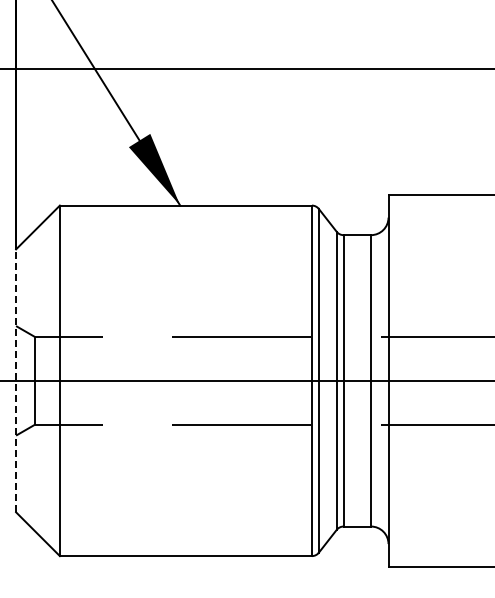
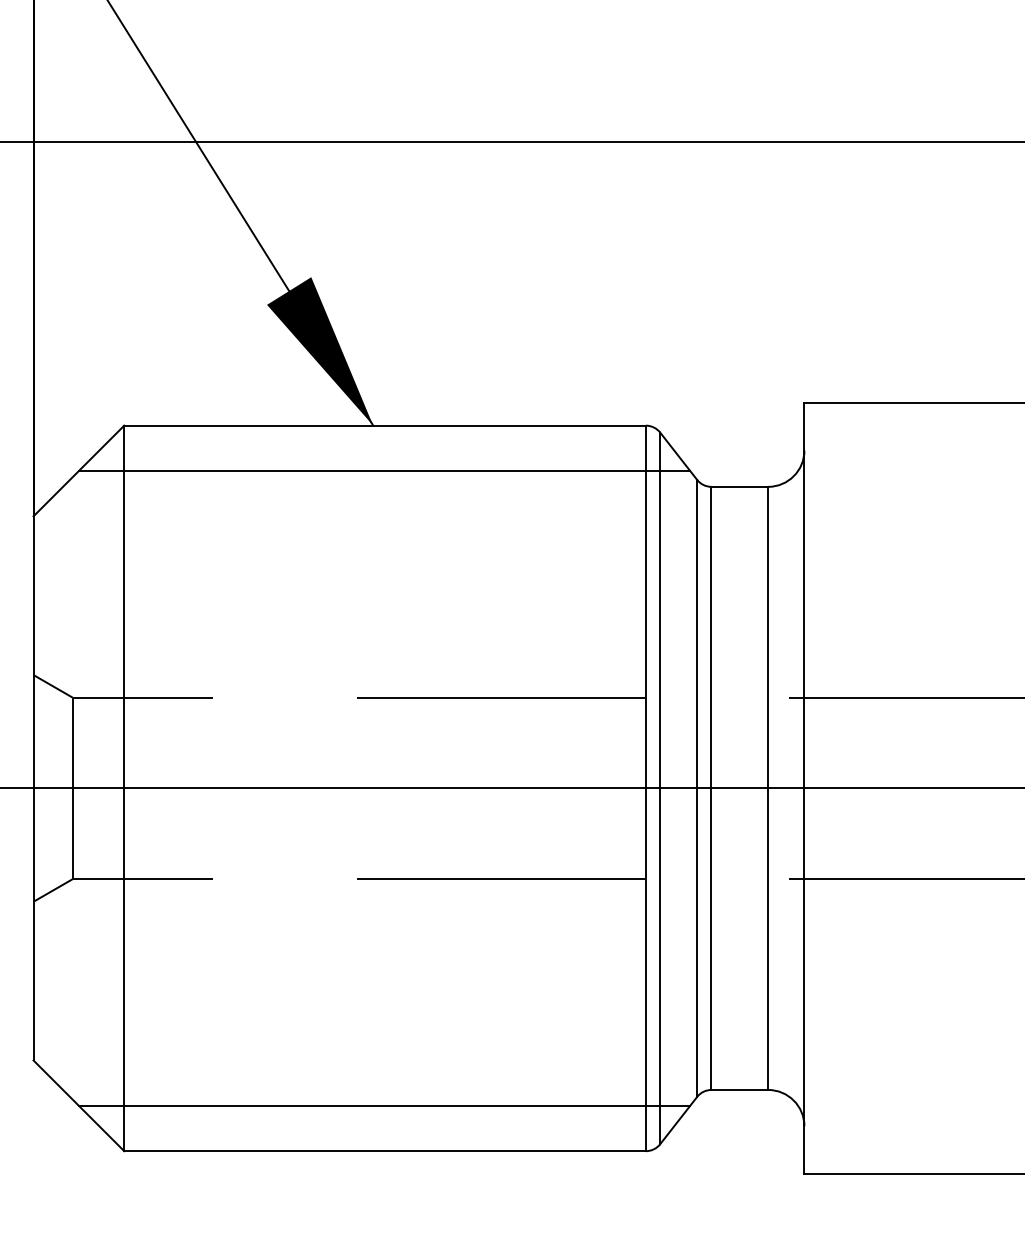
line: (185, 227) -> (384, 471), added
line: (16, 380) -> (34, 787), dashed -> solid
line: (185, 534) -> (384, 1106), added

